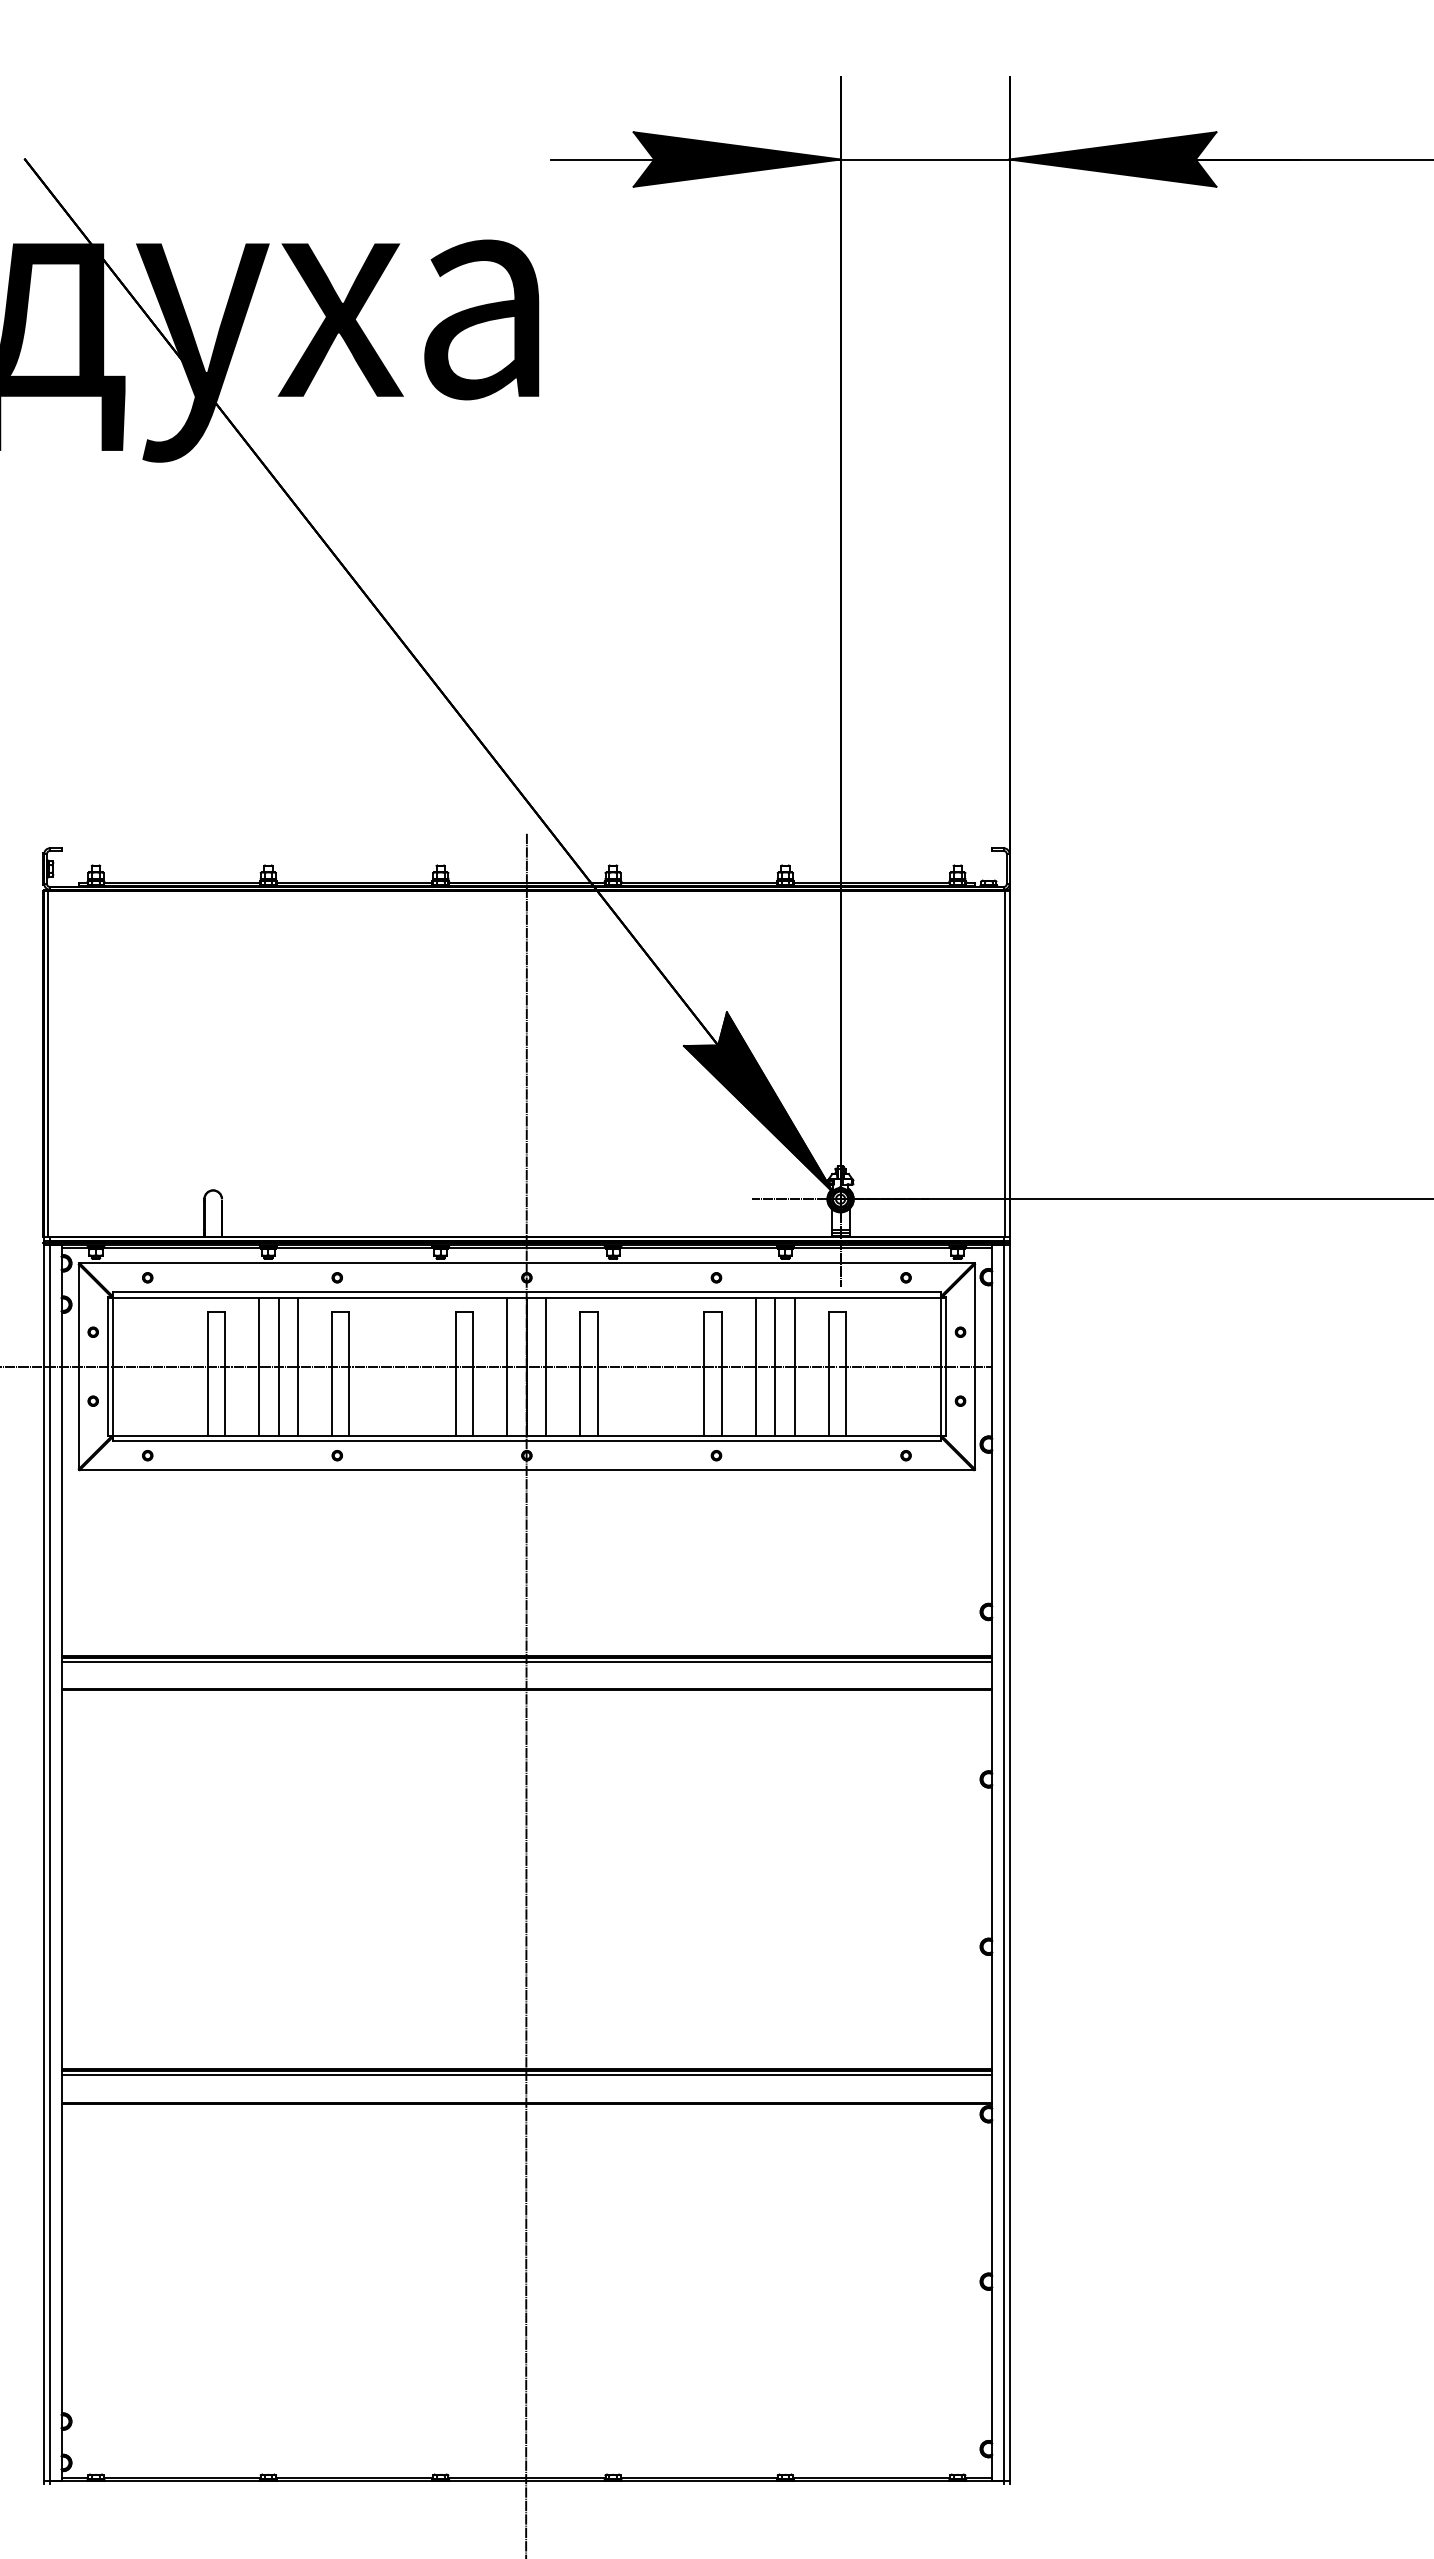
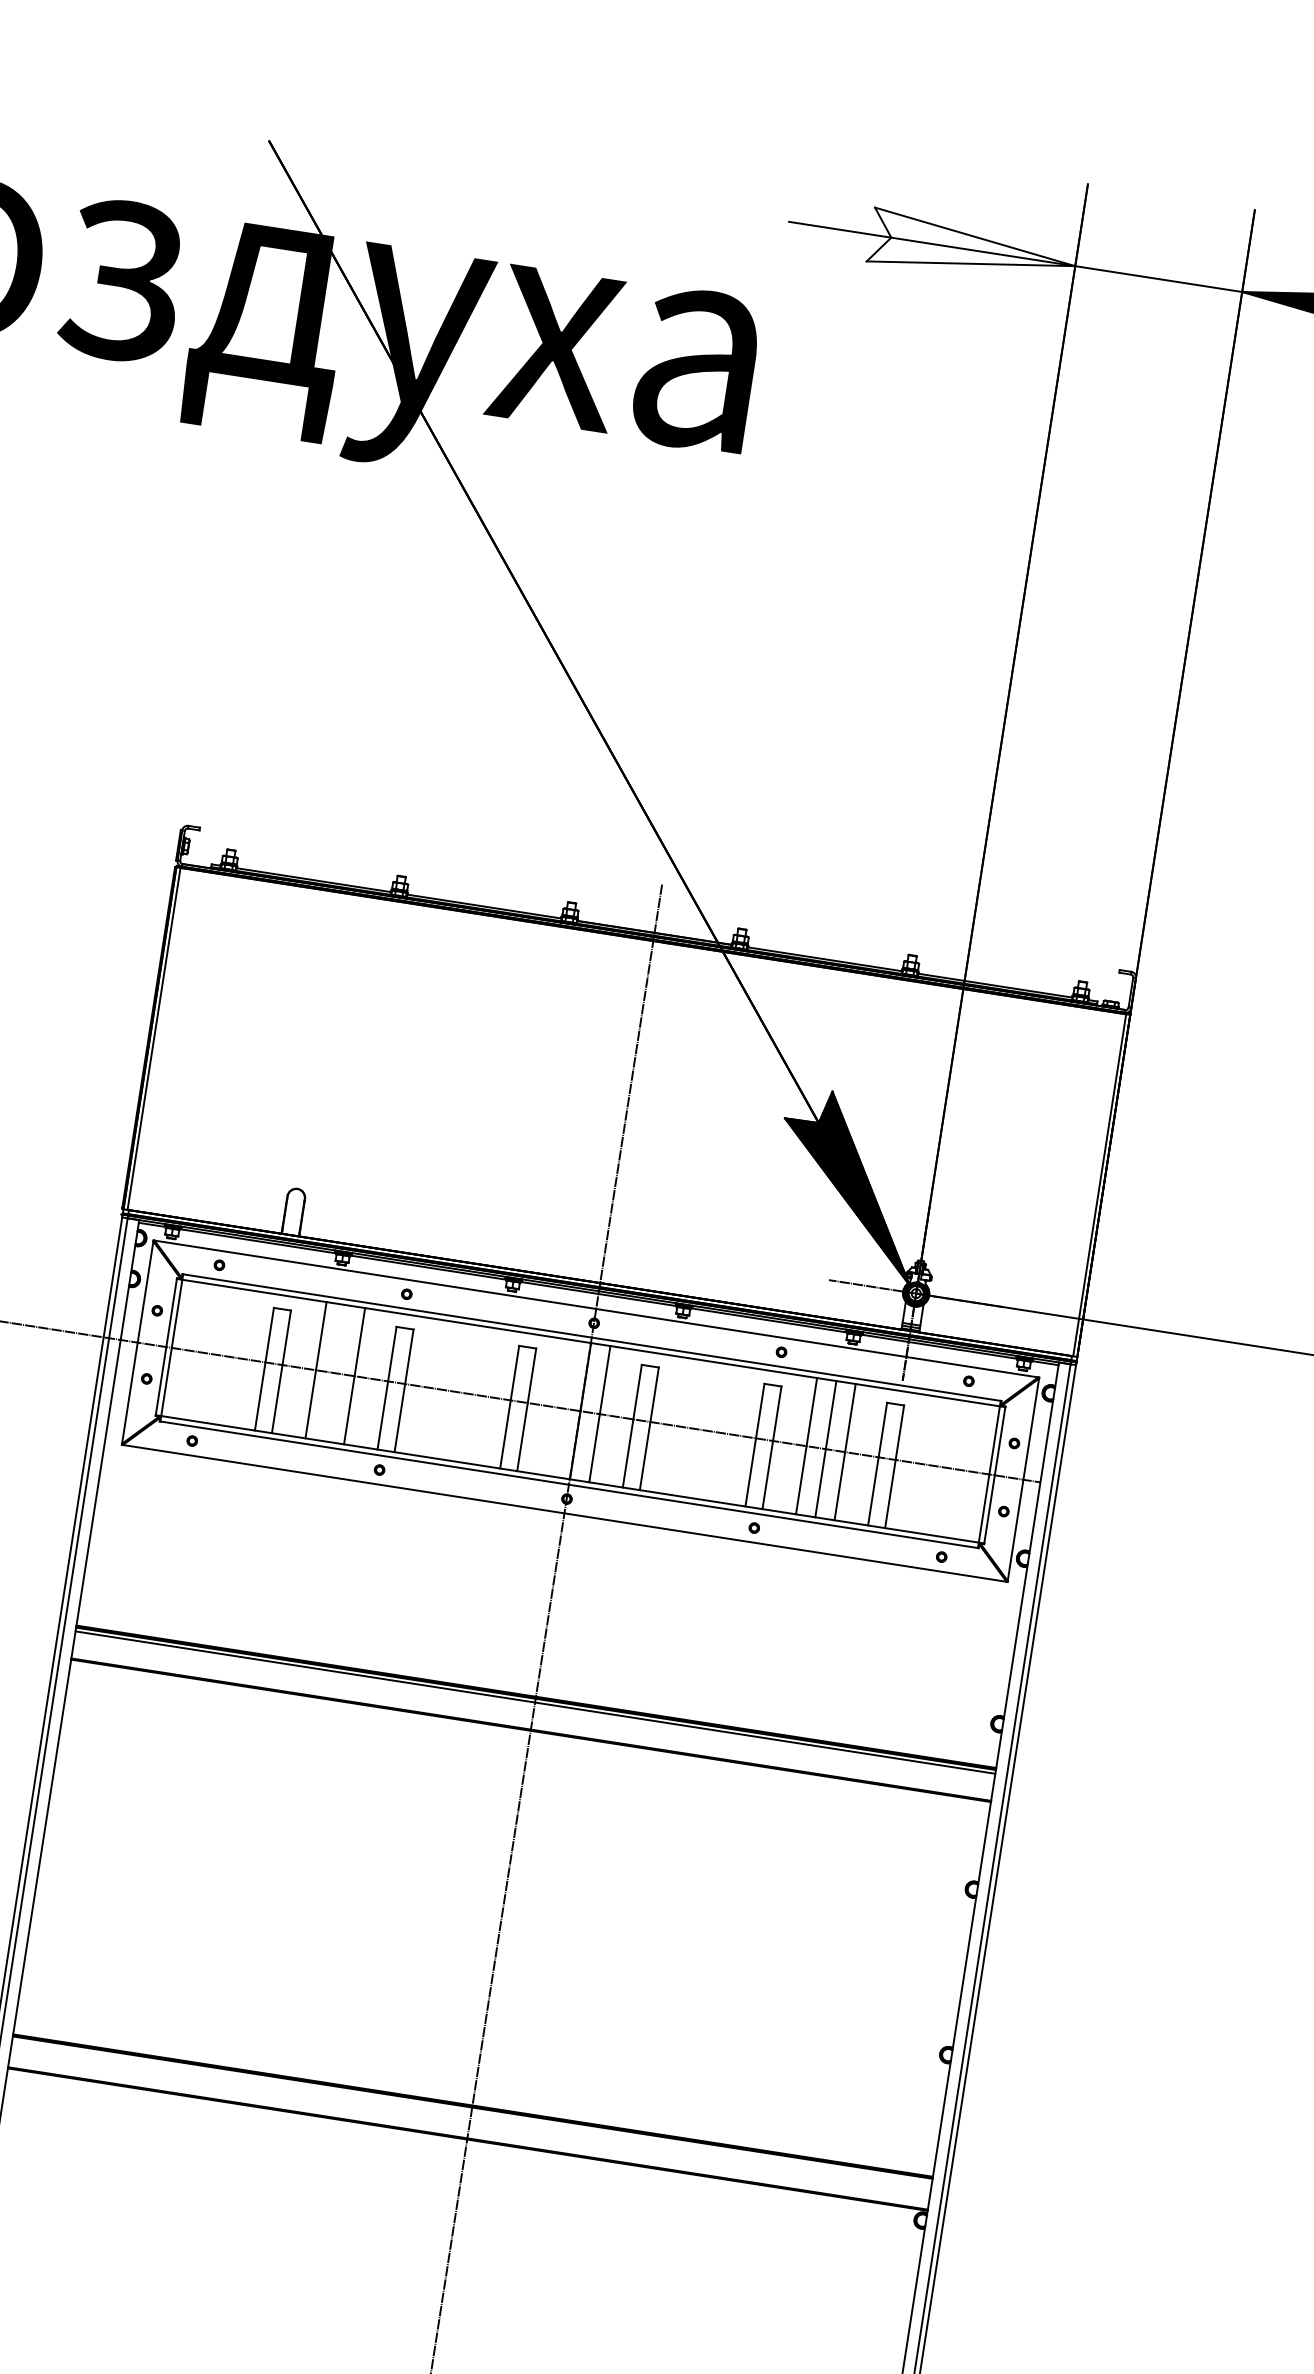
fill: (736, 159) -> (972, 250), removed
line: (278, 1366) -> (335, 1372), removed
line: (507, 1366) -> (561, 1407), removed
line: (526, 2075) -> (471, 2111), removed

